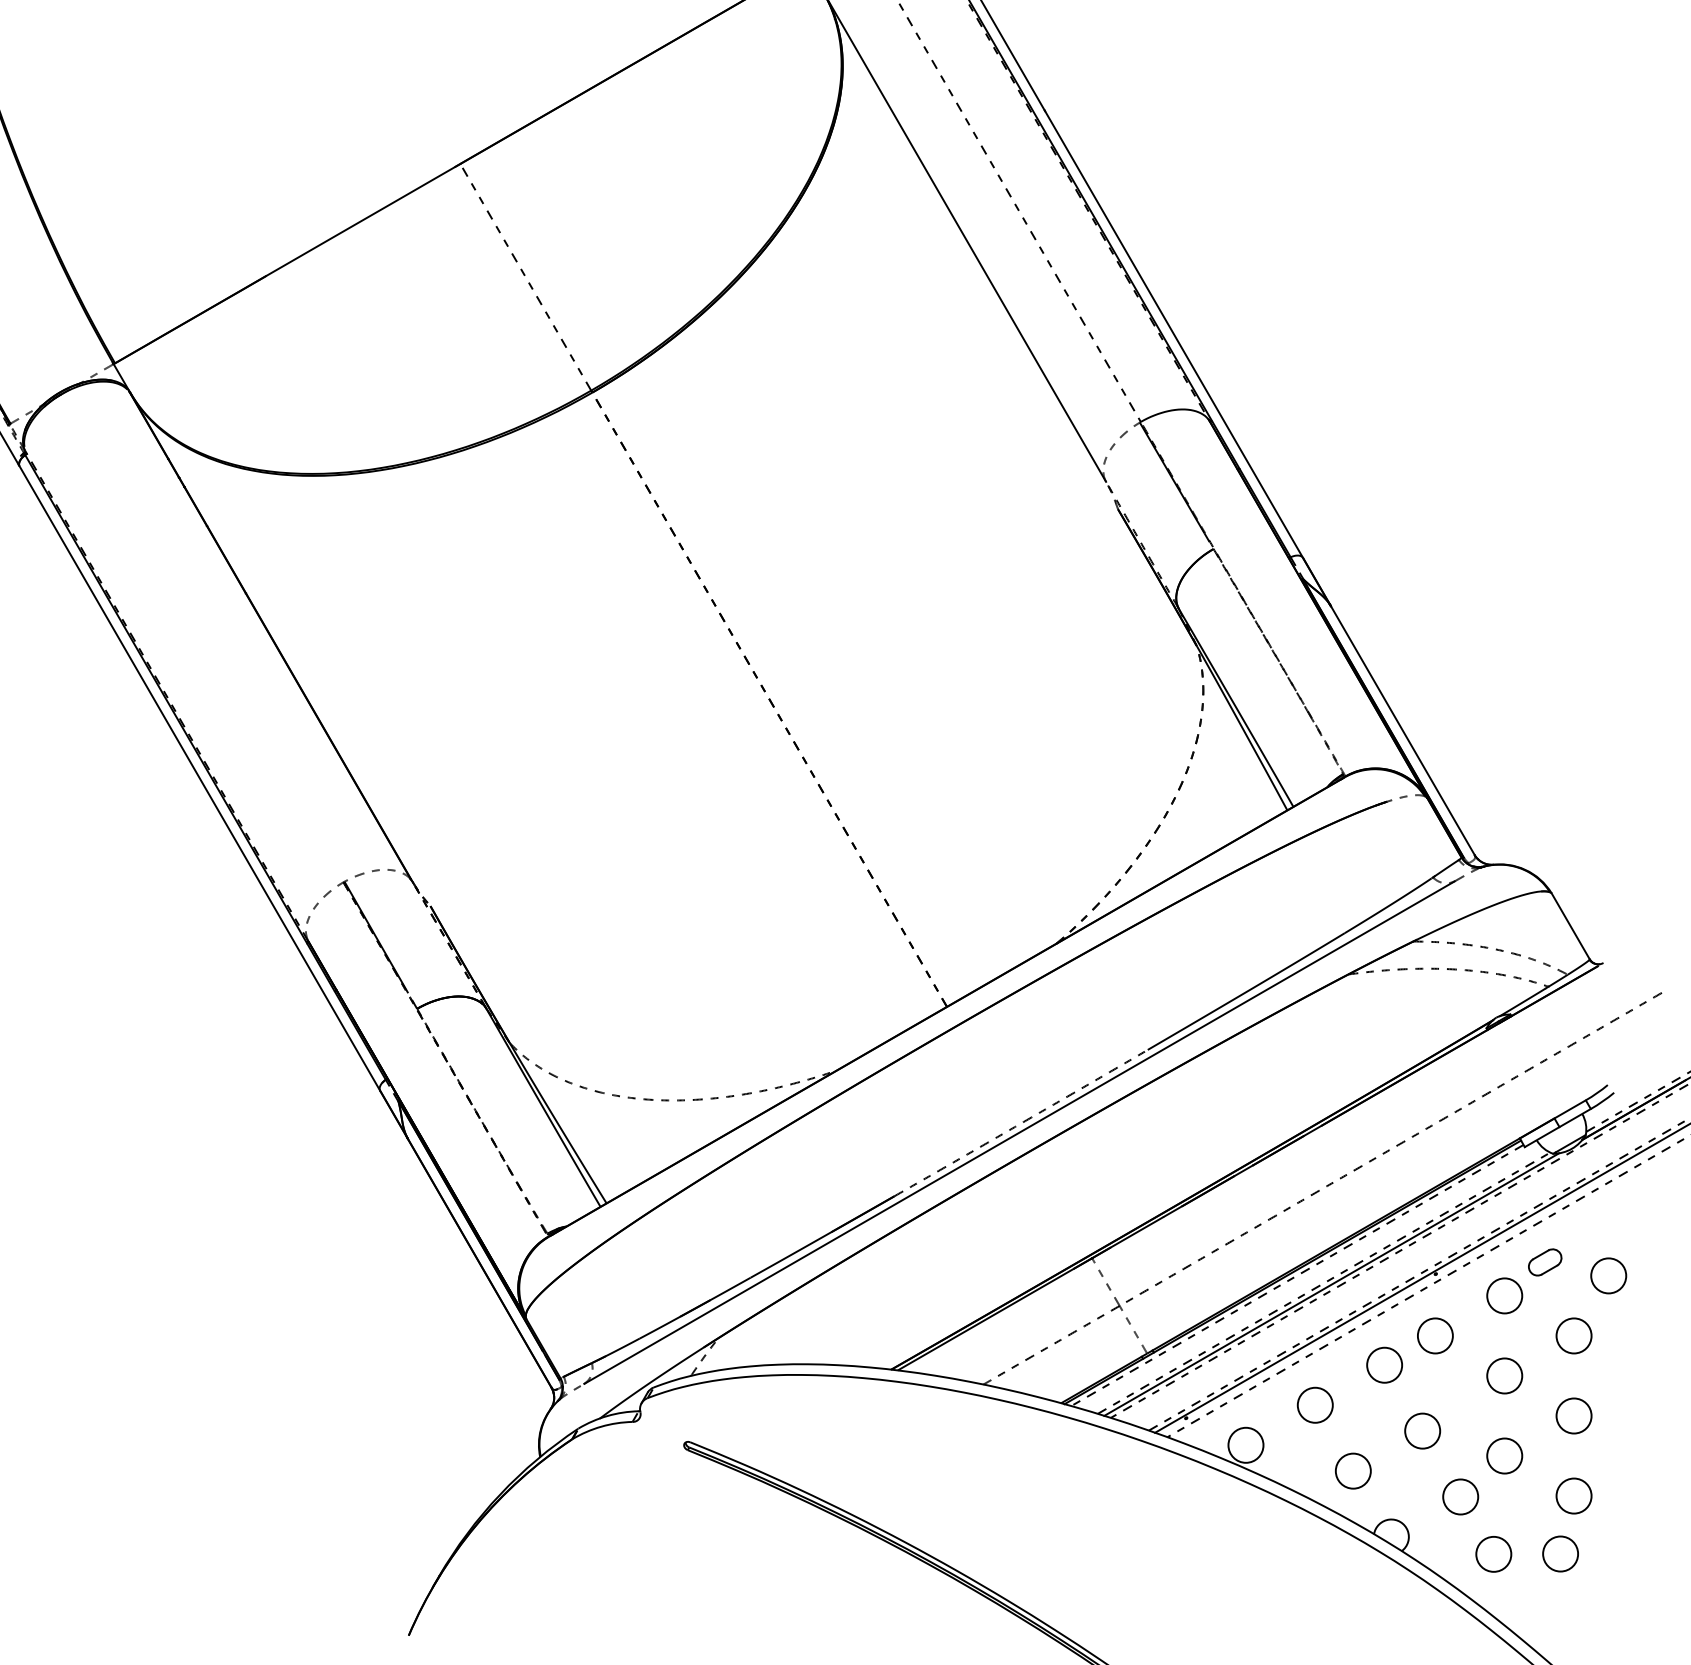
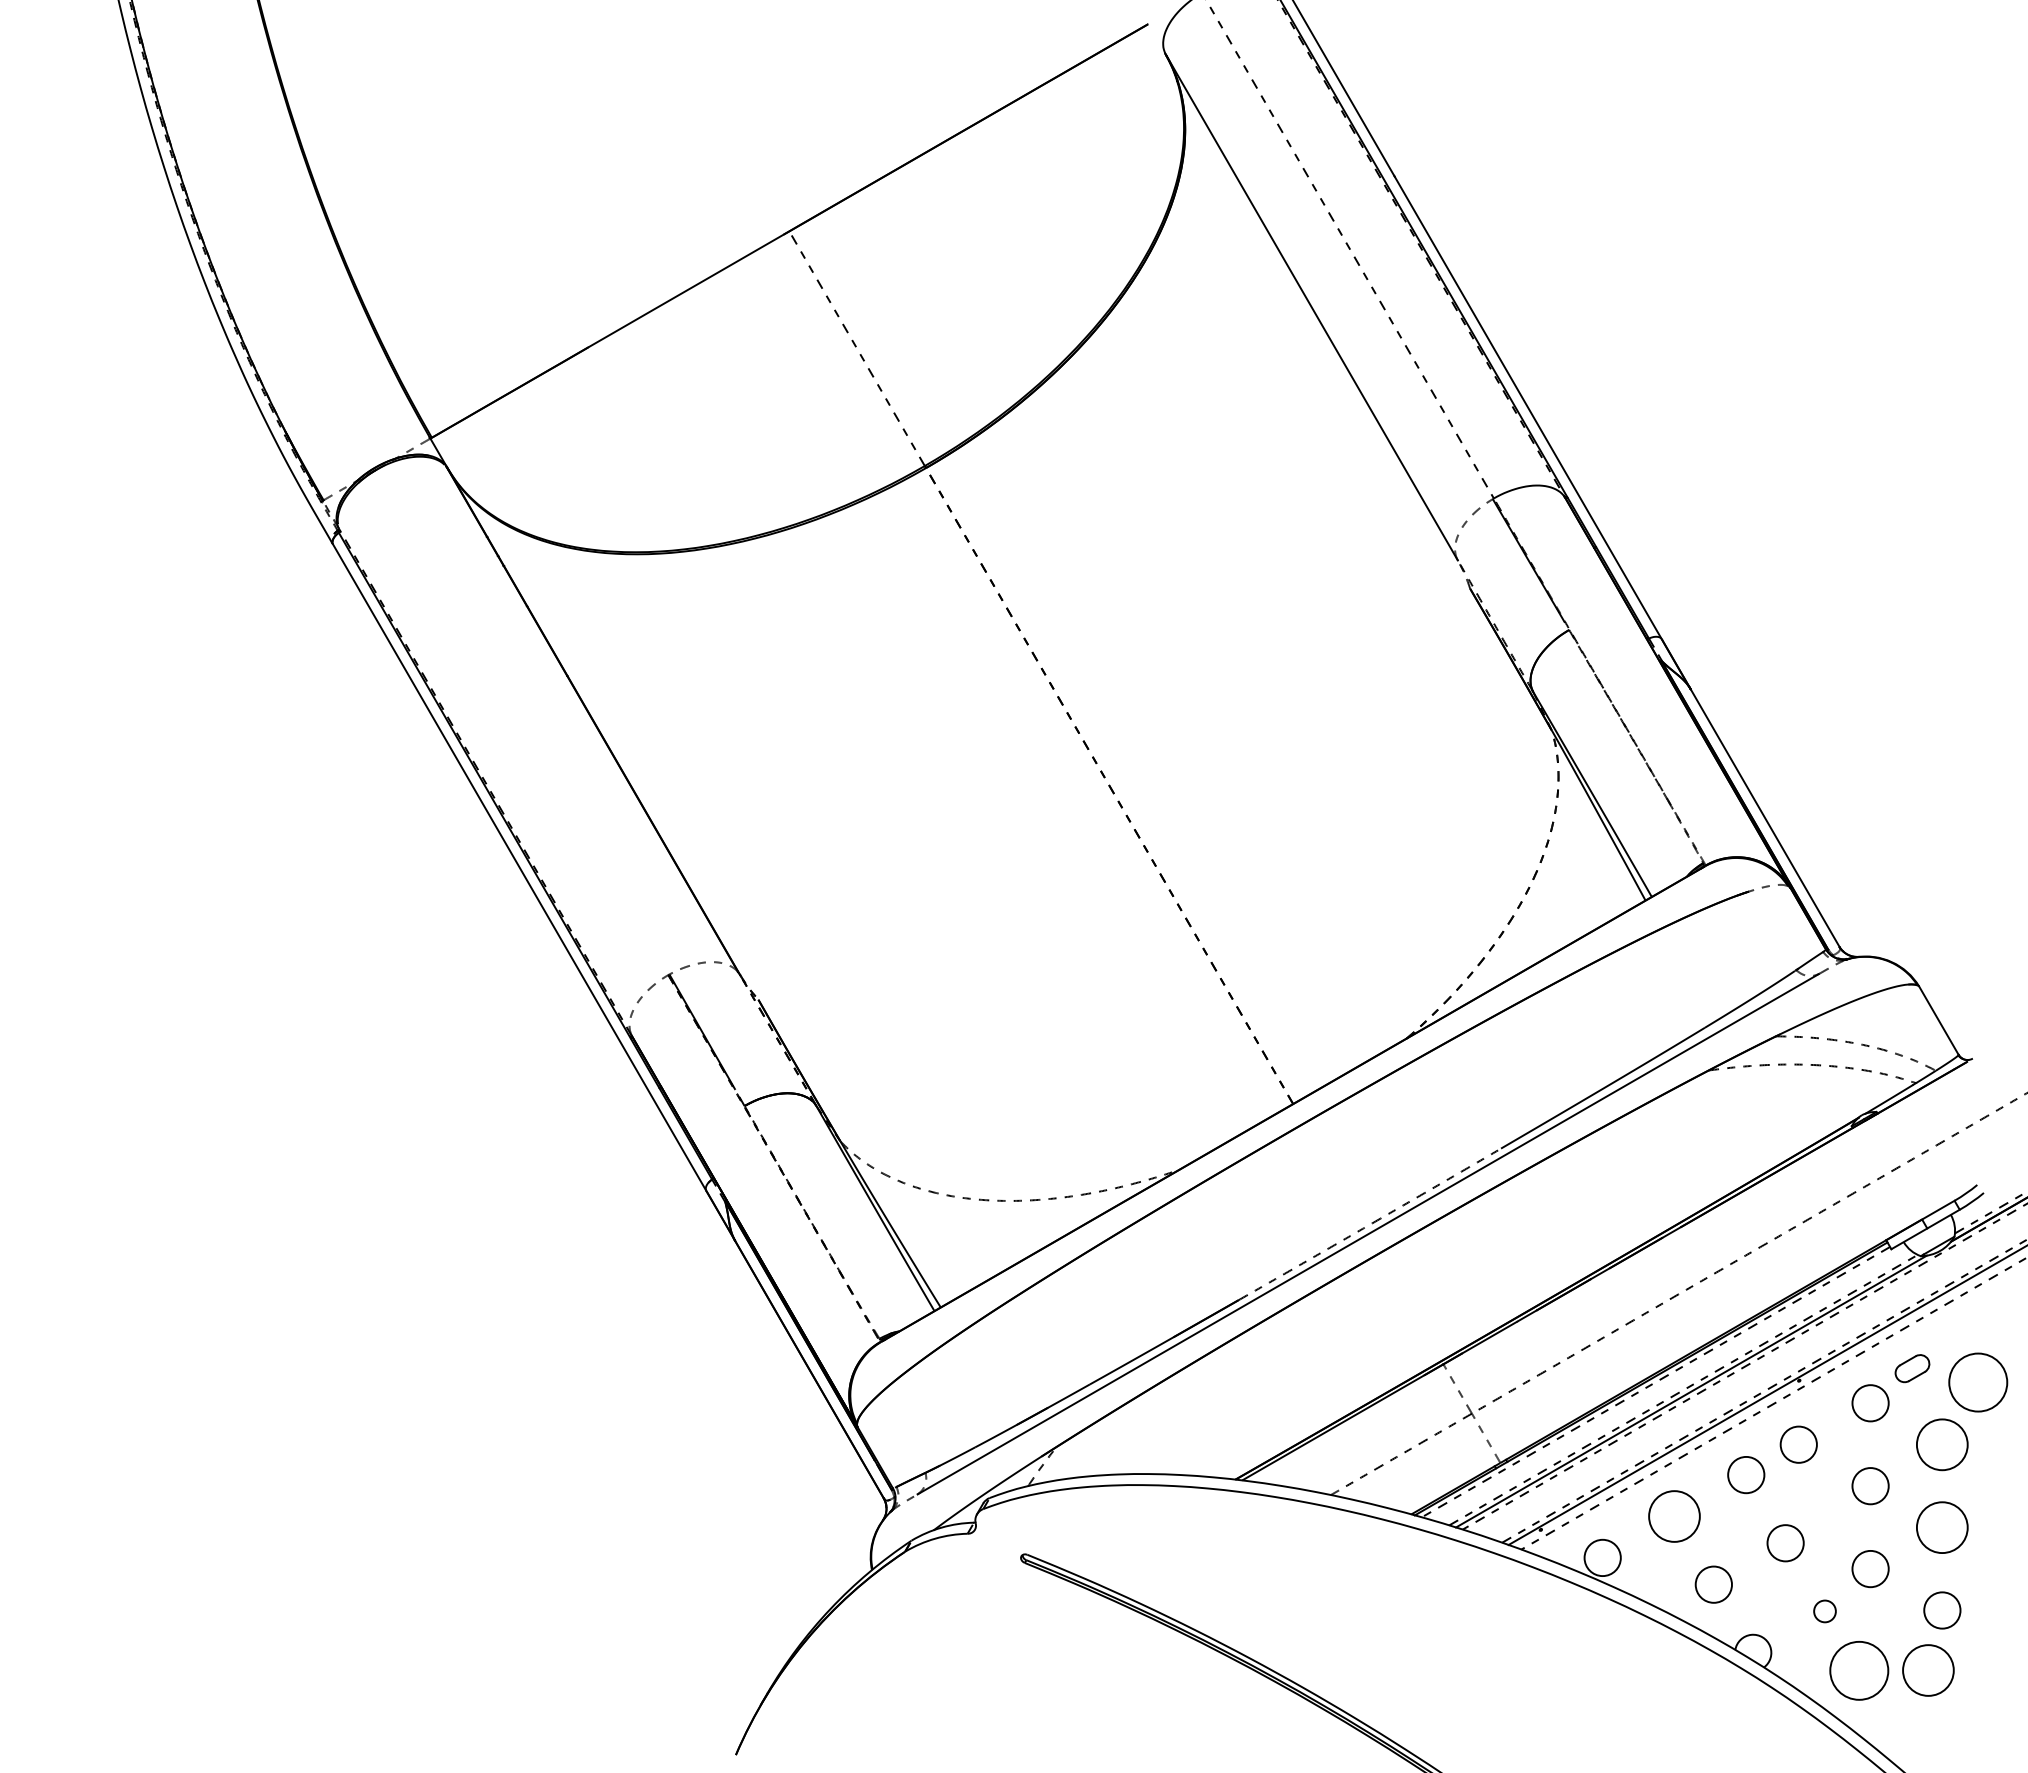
circle: (1608, 1275) -> (1978, 1382), size x1.6
circle: (1574, 1335) -> (1942, 1444), size x1.4
circle: (1315, 1405) -> (1674, 1516), size x1.4
circle: (1574, 1415) -> (1942, 1527), size x1.4
circle: (1460, 1497) -> (1824, 1611), size x0.6
circle: (1494, 1554) -> (1859, 1670), size x1.6
circle: (1560, 1554) -> (1928, 1670), size x1.4

